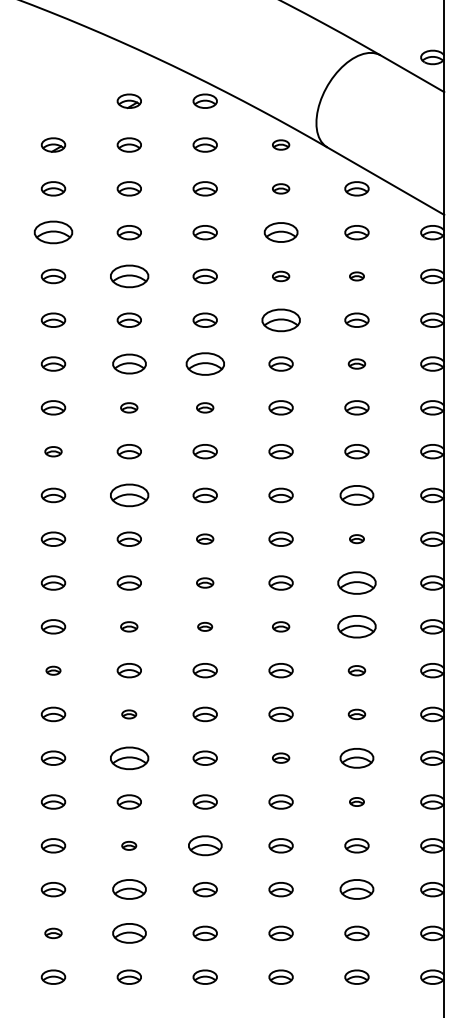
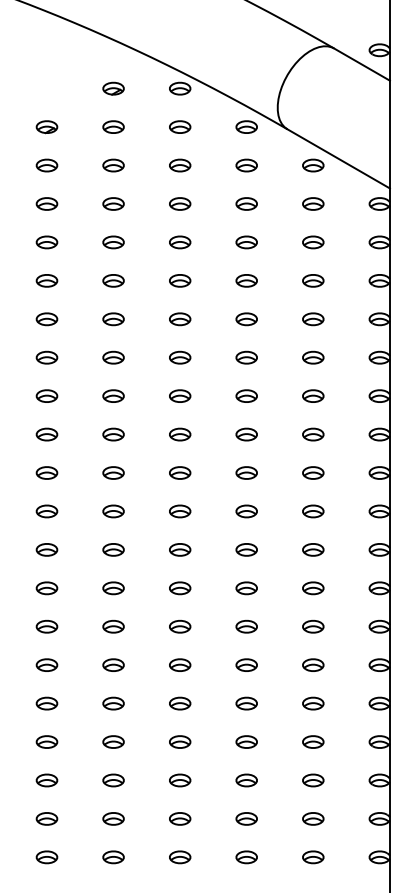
part: (280, 144) -> (246, 126), size x1.43
part: (280, 188) -> (246, 165), size x1.43
part: (53, 232) -> (46, 203), size x0.62
part: (280, 232) -> (246, 203), size x0.71
part: (128, 276) -> (112, 242), size x0.62
part: (280, 276) -> (246, 242), size x1.43
part: (356, 276) -> (312, 242), size x1.67
part: (280, 319) -> (246, 280), size x0.62
part: (128, 363) -> (112, 318), size x0.71
part: (204, 363) -> (179, 318), size x0.62
part: (356, 363) -> (312, 318), size x1.43
part: (128, 407) -> (112, 357), size x1.43
part: (204, 407) -> (179, 357), size x1.43
part: (53, 451) -> (46, 396), size x1.43
part: (128, 495) -> (112, 434), size x0.62
part: (356, 495) -> (312, 434), size x0.71
part: (204, 538) -> (179, 472), size x1.43
part: (356, 538) -> (312, 472), size x1.67
part: (204, 582) -> (179, 510), size x1.43
part: (356, 582) -> (312, 510), size x0.62
part: (128, 626) -> (112, 549), size x1.43
part: (204, 626) -> (179, 549), size x1.67
part: (280, 626) -> (246, 549), size x1.43
part: (356, 626) -> (312, 549), size x0.62
part: (53, 670) -> (46, 588), size x1.67
part: (356, 670) -> (312, 588), size x1.43
part: (128, 714) -> (112, 626), size x1.67
part: (356, 714) -> (312, 626), size x1.43
part: (128, 757) -> (112, 664), size x0.62
part: (280, 757) -> (246, 664), size x1.43
part: (356, 757) -> (312, 664), size x0.71
part: (356, 801) -> (312, 703), size x1.67
part: (128, 845) -> (112, 741), size x1.67
part: (204, 845) -> (179, 741), size x0.71
part: (128, 889) -> (112, 780), size x0.71
part: (356, 889) -> (312, 780), size x0.71
part: (53, 933) -> (46, 818), size x1.43
part: (128, 933) -> (112, 818), size x0.71

